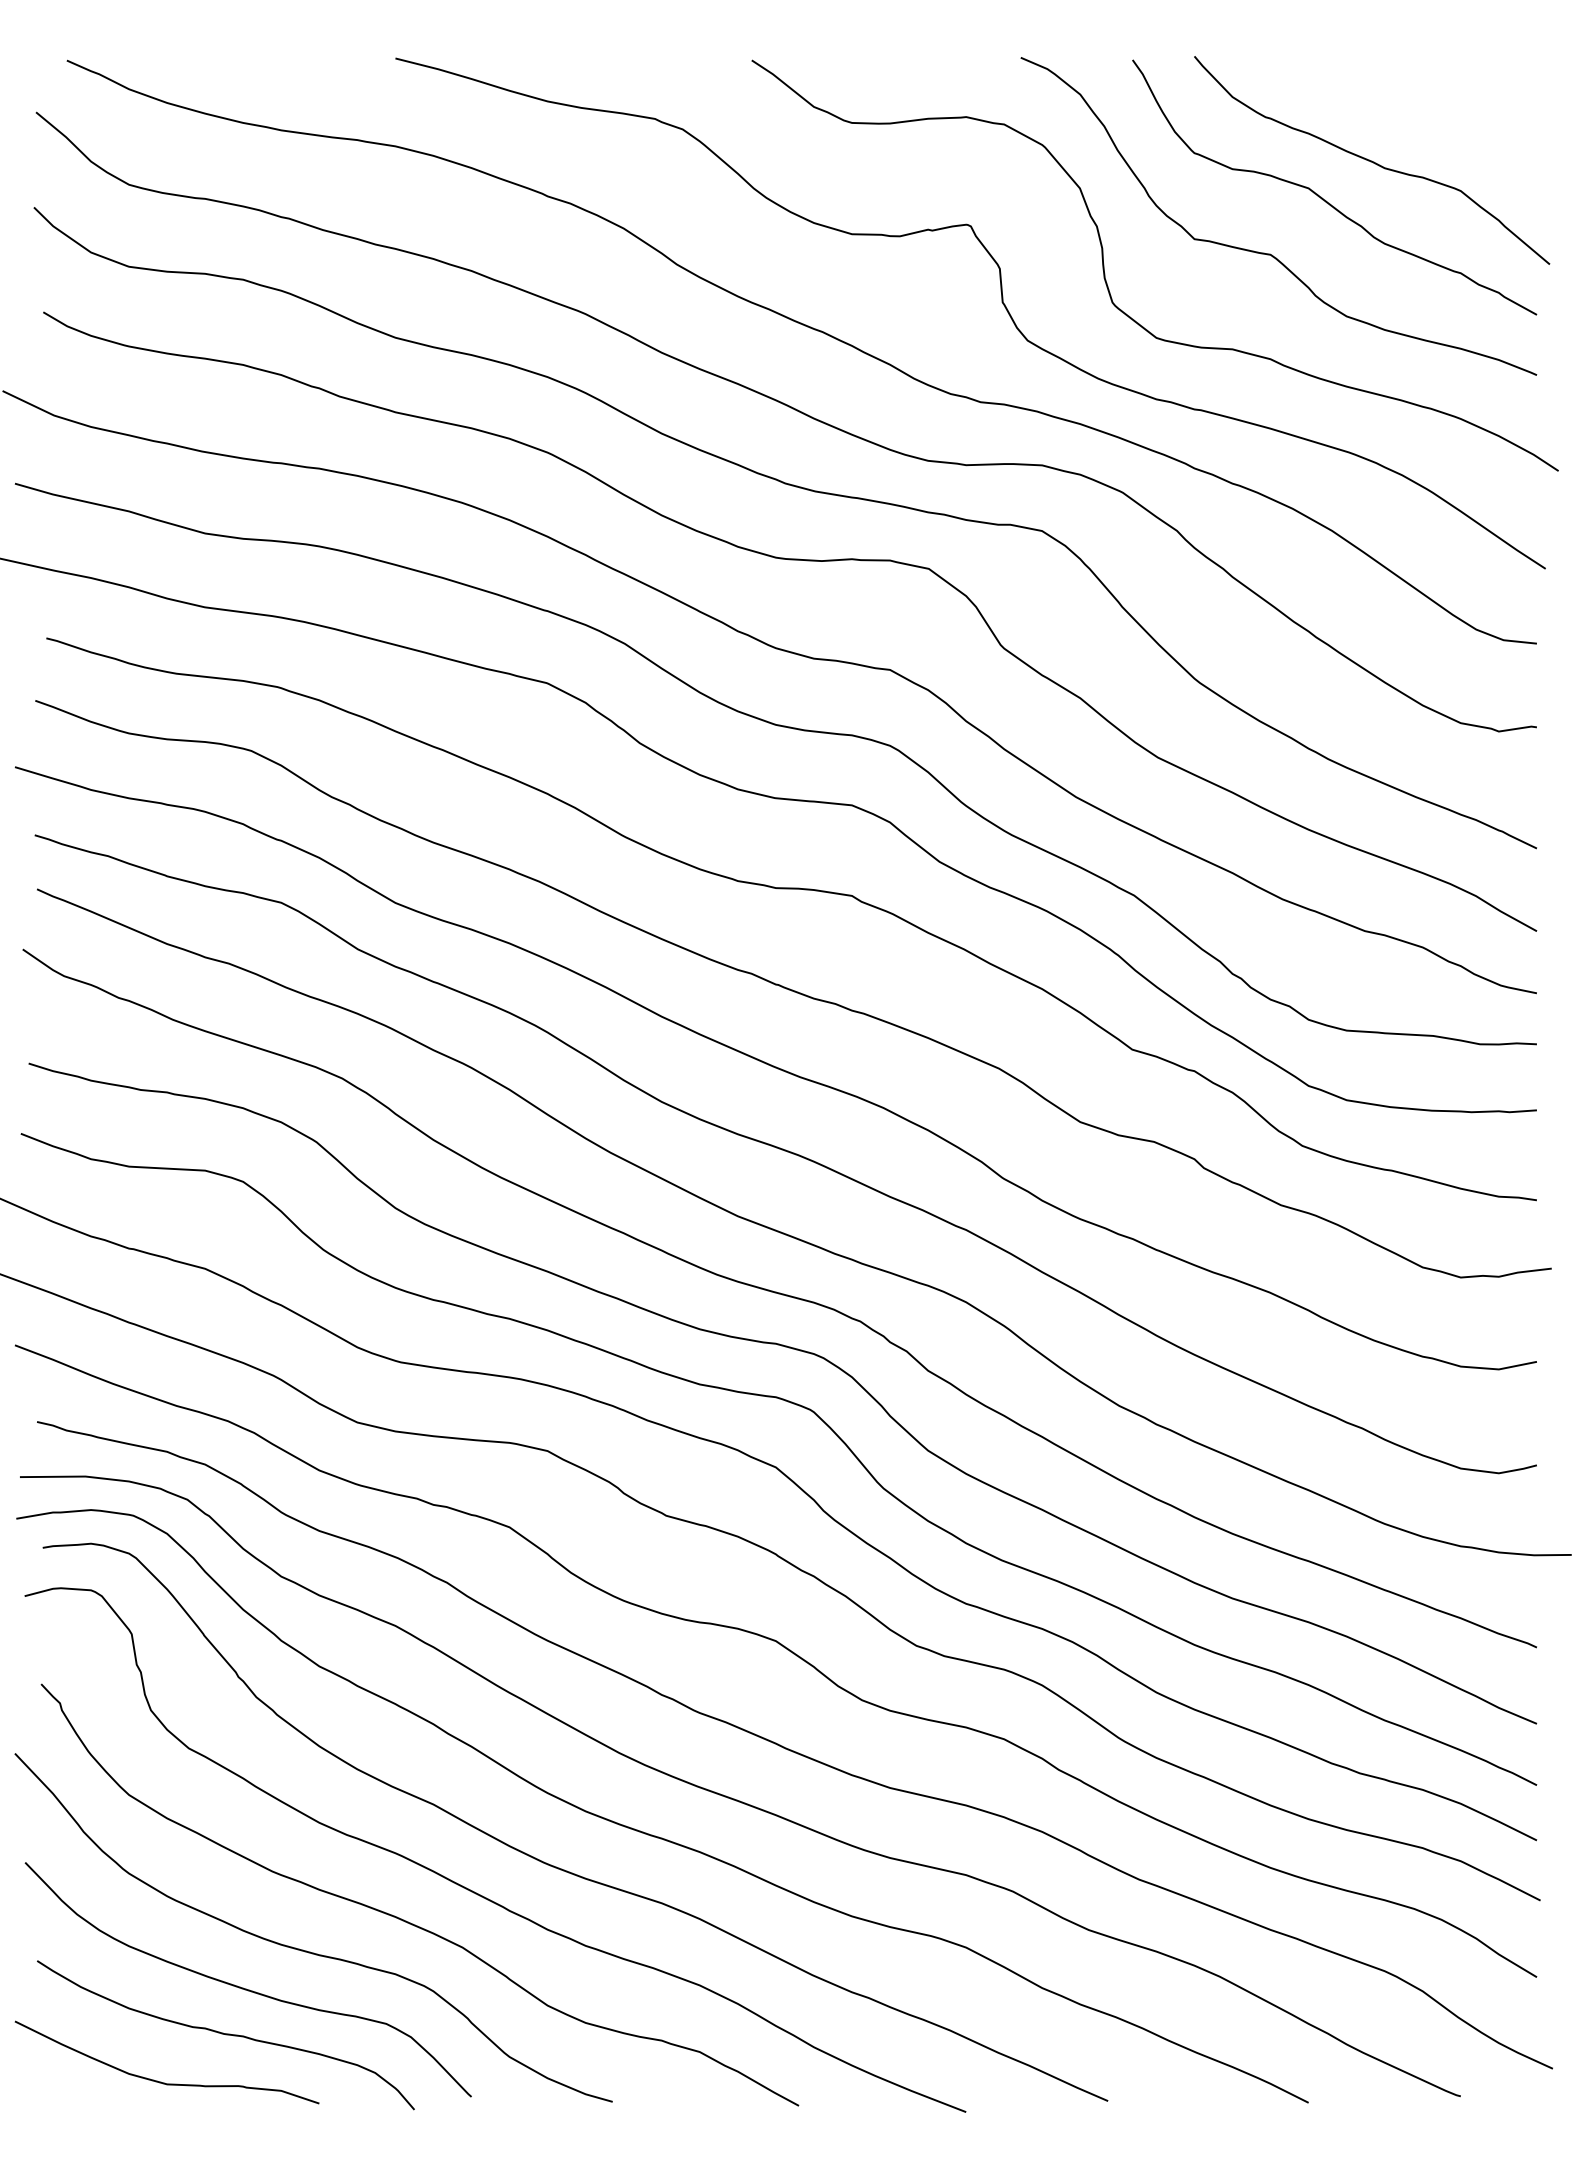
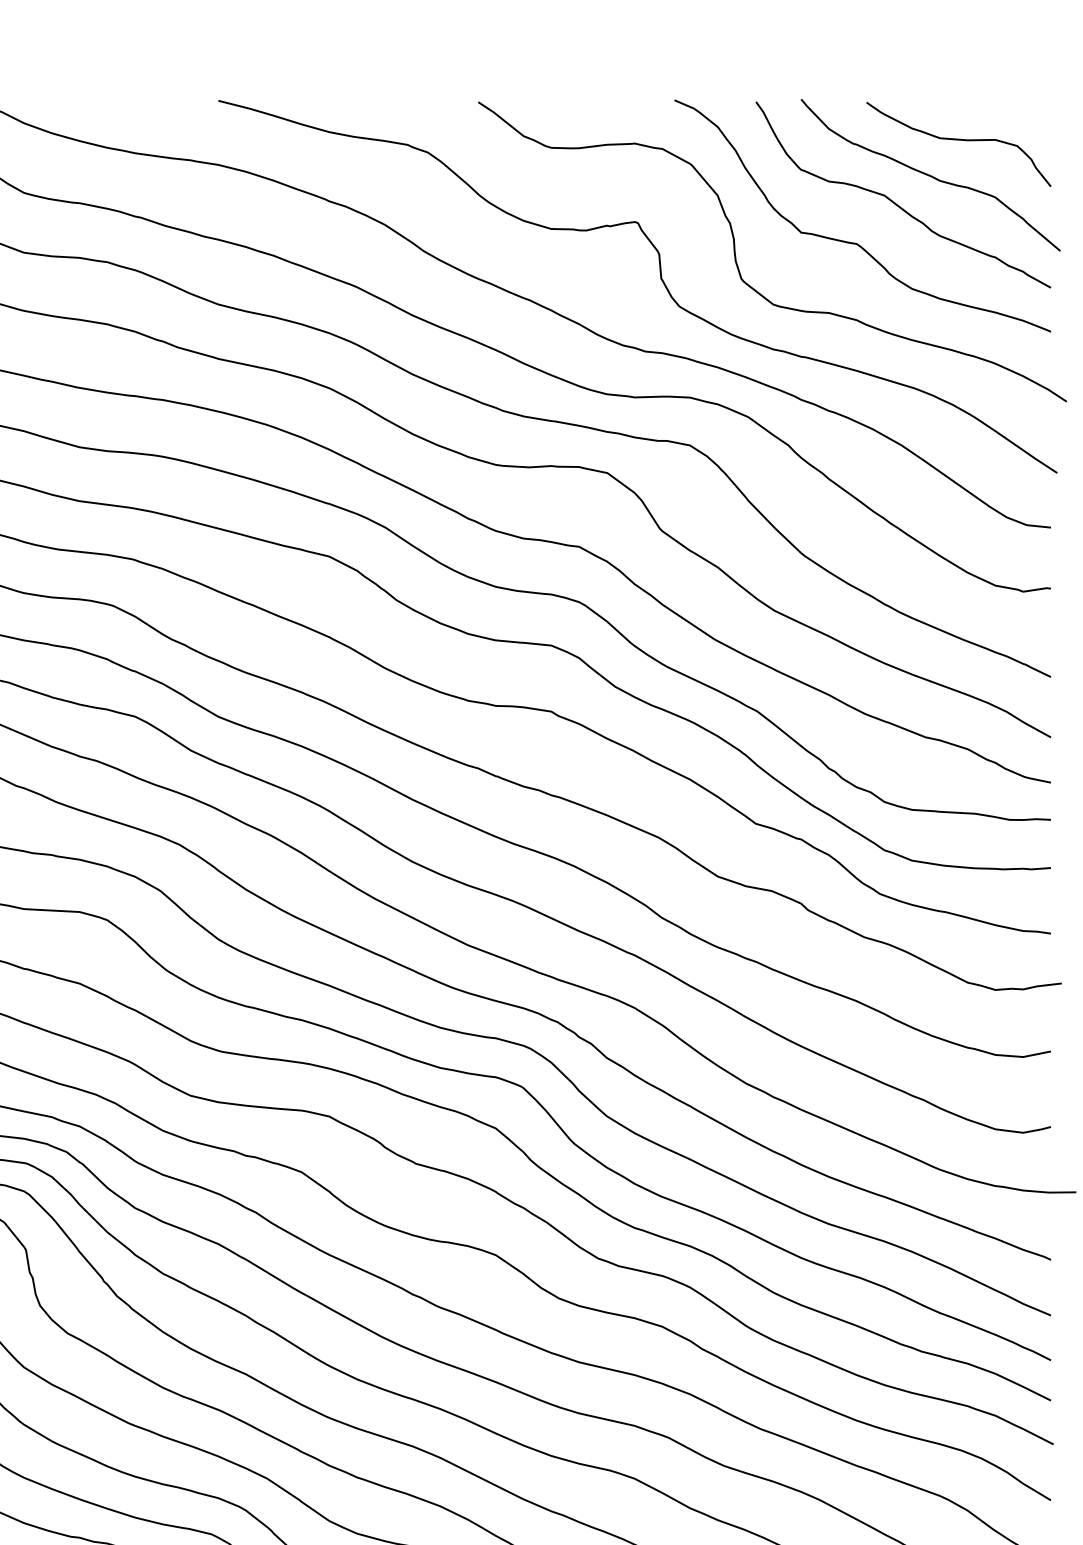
curve: (1410, 112) -> (958, 140), added

